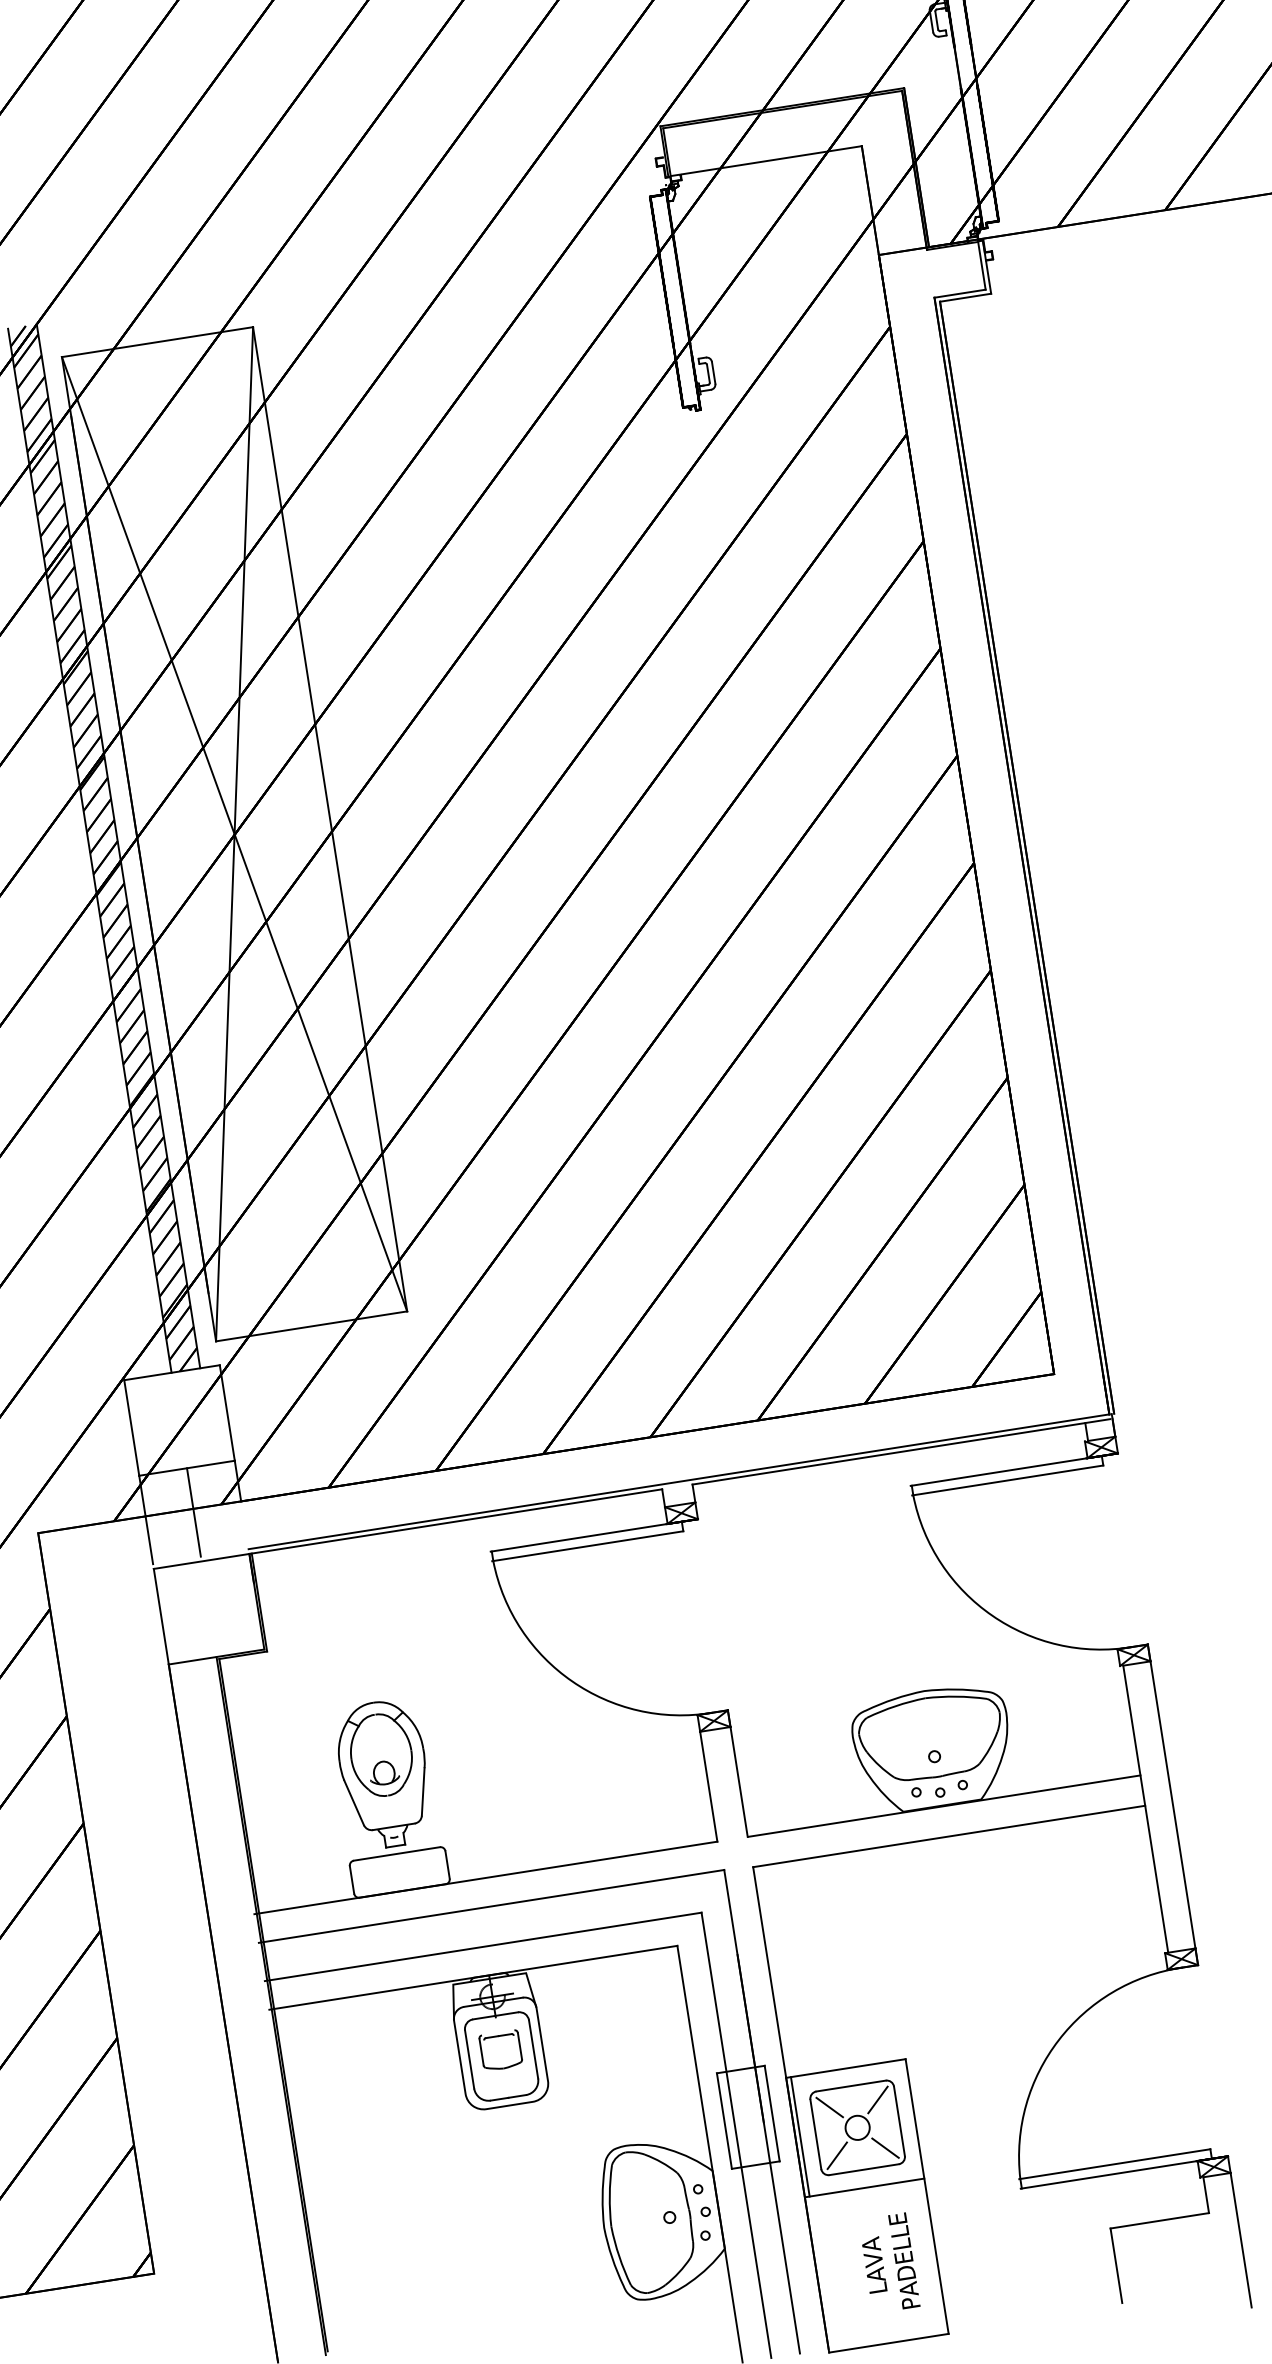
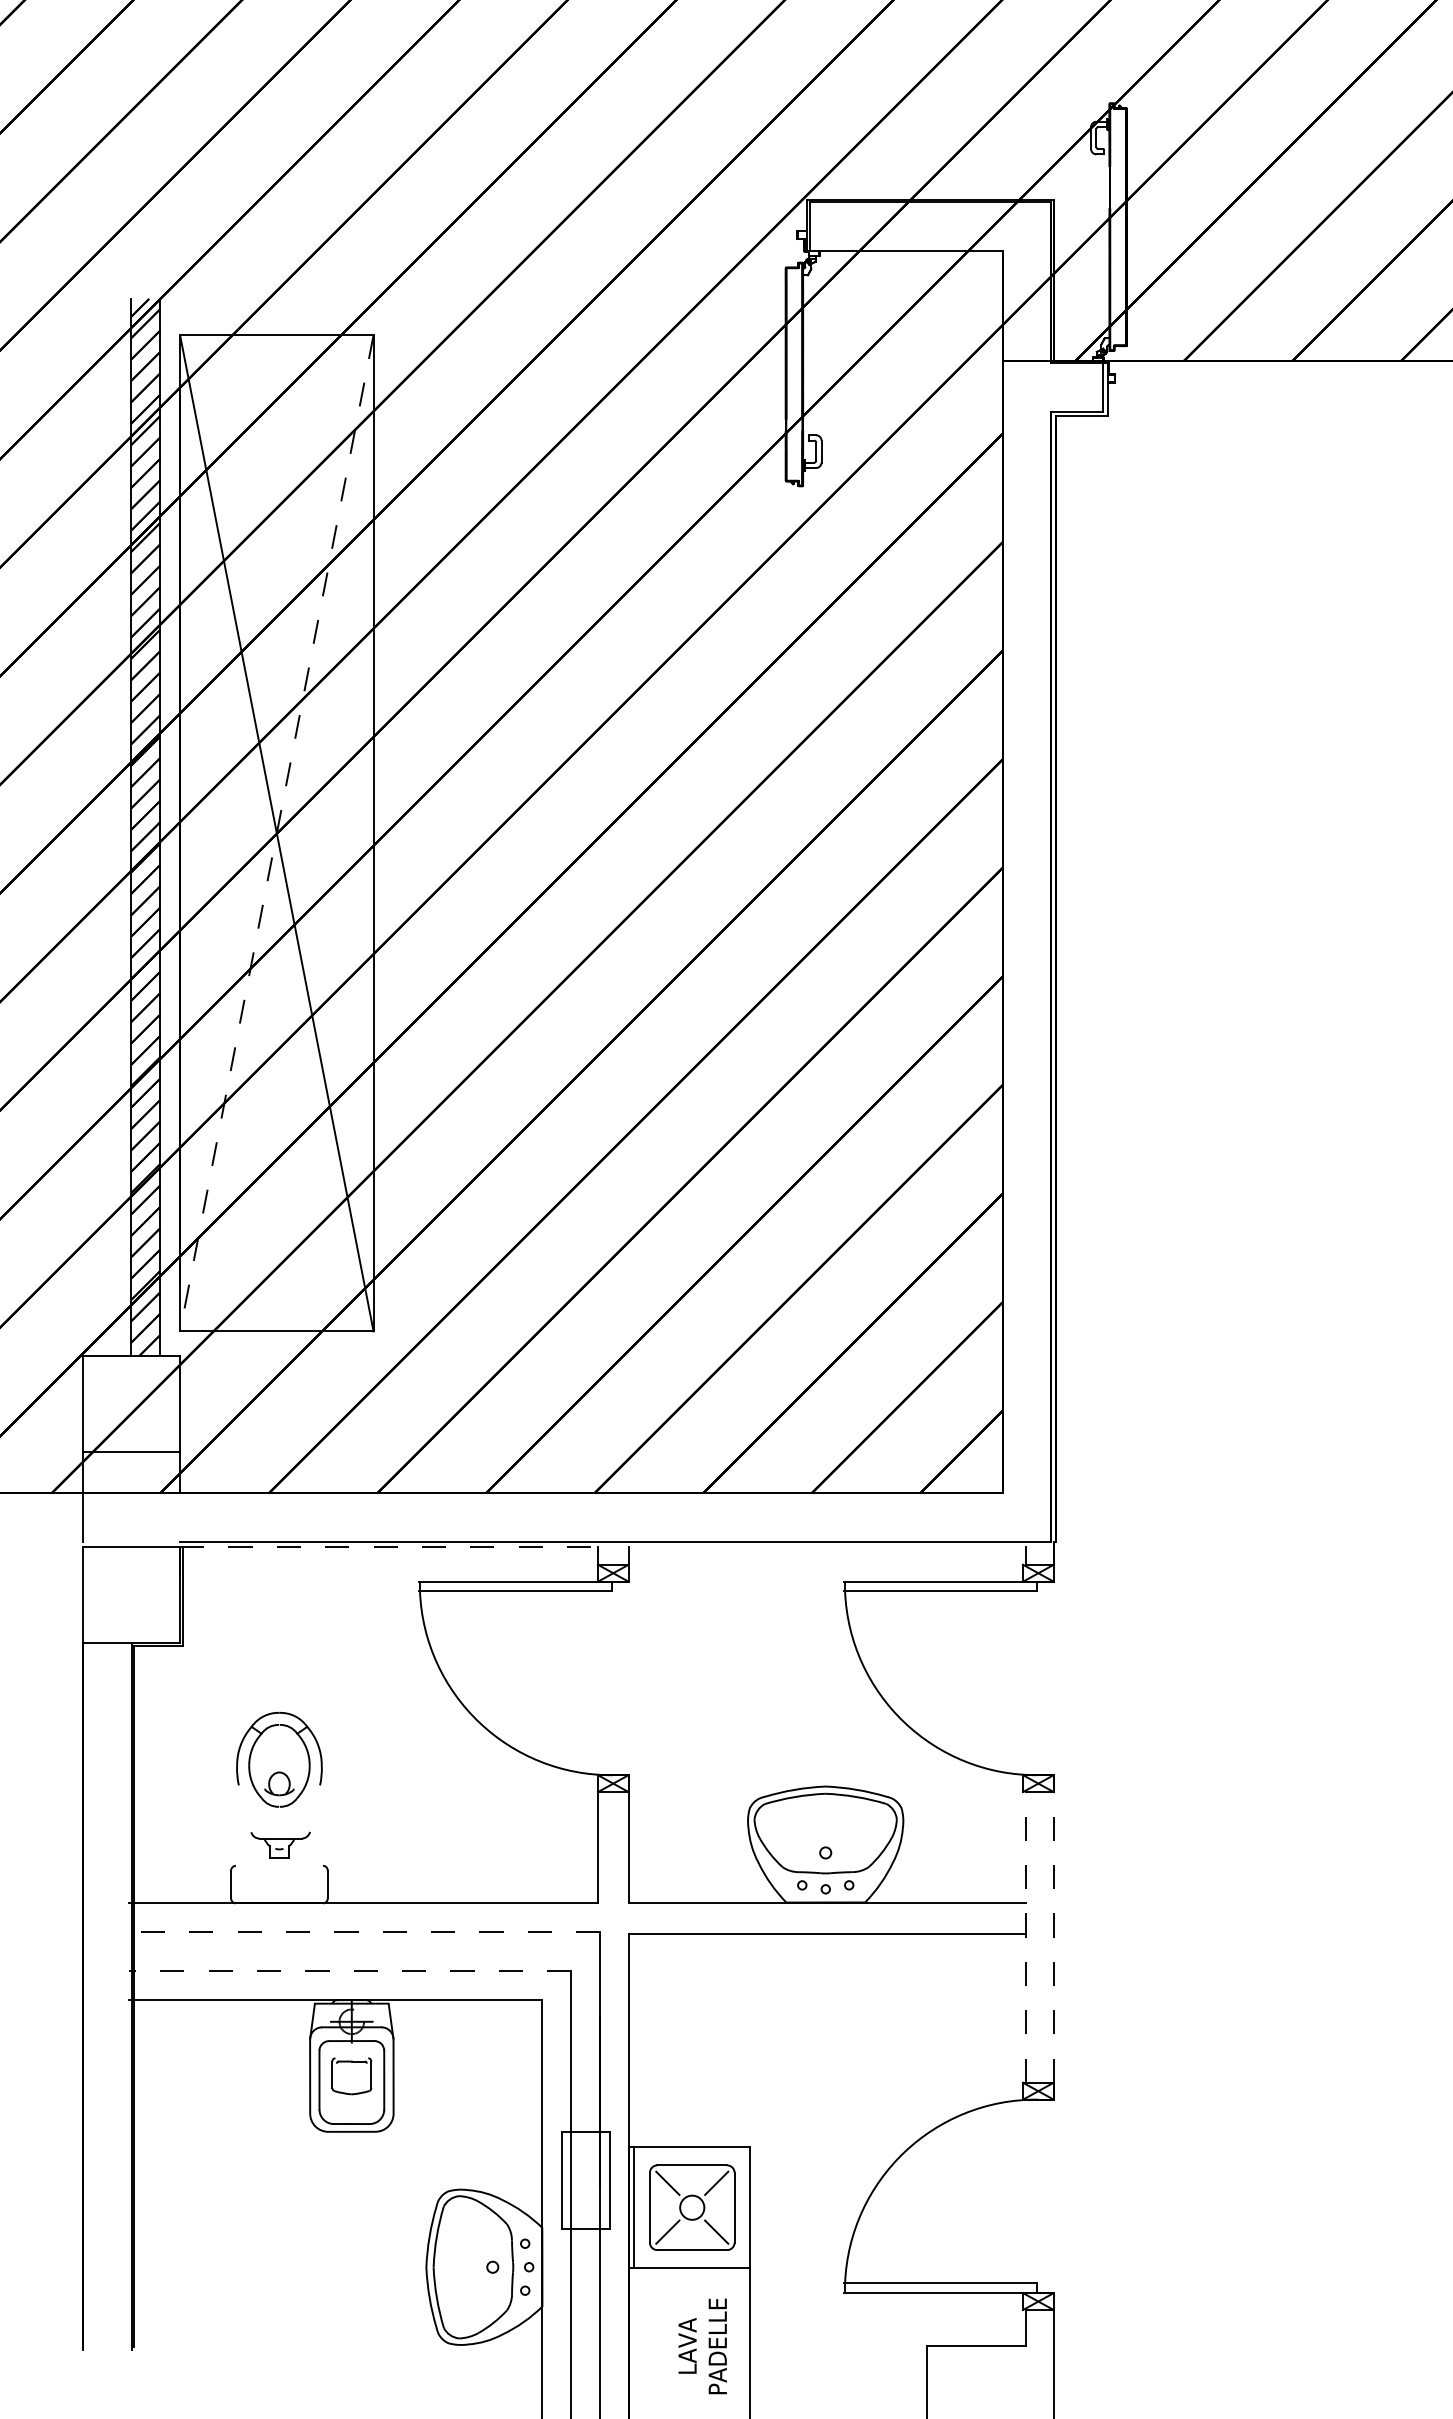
line: (234, 834) -> (276, 833), solid -> dashed
line: (900, 1451) -> (839, 1546), removed
line: (193, 1511) -> (131, 1496), removed
line: (456, 1521) -> (389, 1546), solid -> dashed
line: (423, 1791) -> (315, 1808), removed
line: (353, 1802) -> (244, 1808), removed
line: (1172, 1803) -> (1053, 1936), solid -> dashed
line: (1145, 1808) -> (1026, 1936), solid -> dashed
line: (395, 1853) -> (278, 1865), removed
line: (491, 1906) -> (364, 1932), solid -> dashed
line: (482, 1947) -> (349, 1971), solid -> dashed

